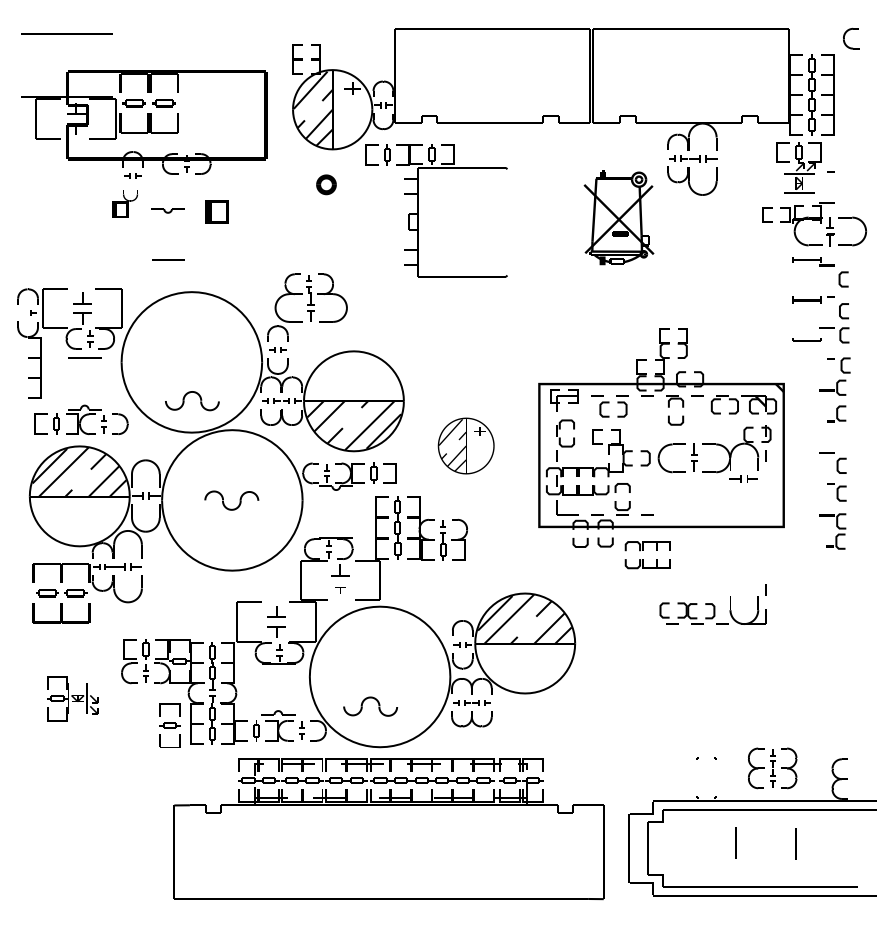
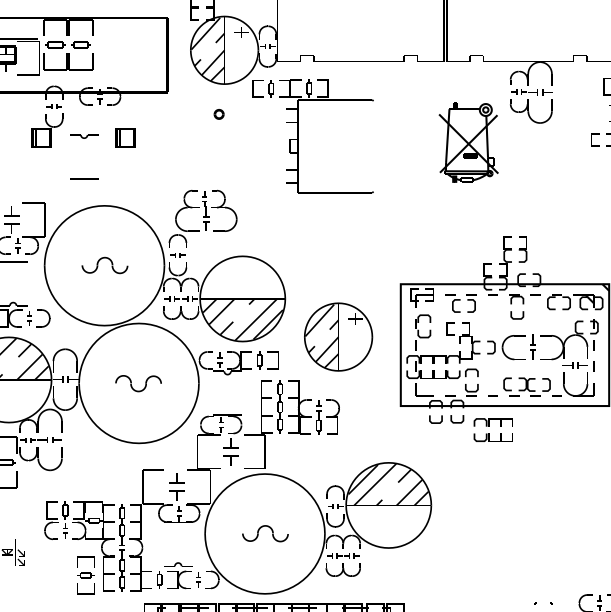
part: (325, 184) -> (218, 114), size x0.62
part: (124, 203) -> (47, 130), size x1.43
part: (184, 401) -> (98, 265), moved
part: (465, 445) -> (337, 336), size x1.43
part: (340, 590) -> (231, 460), size x1.67
part: (712, 604) -> (548, 379), moved
part: (367, 699) -> (262, 527), moved

